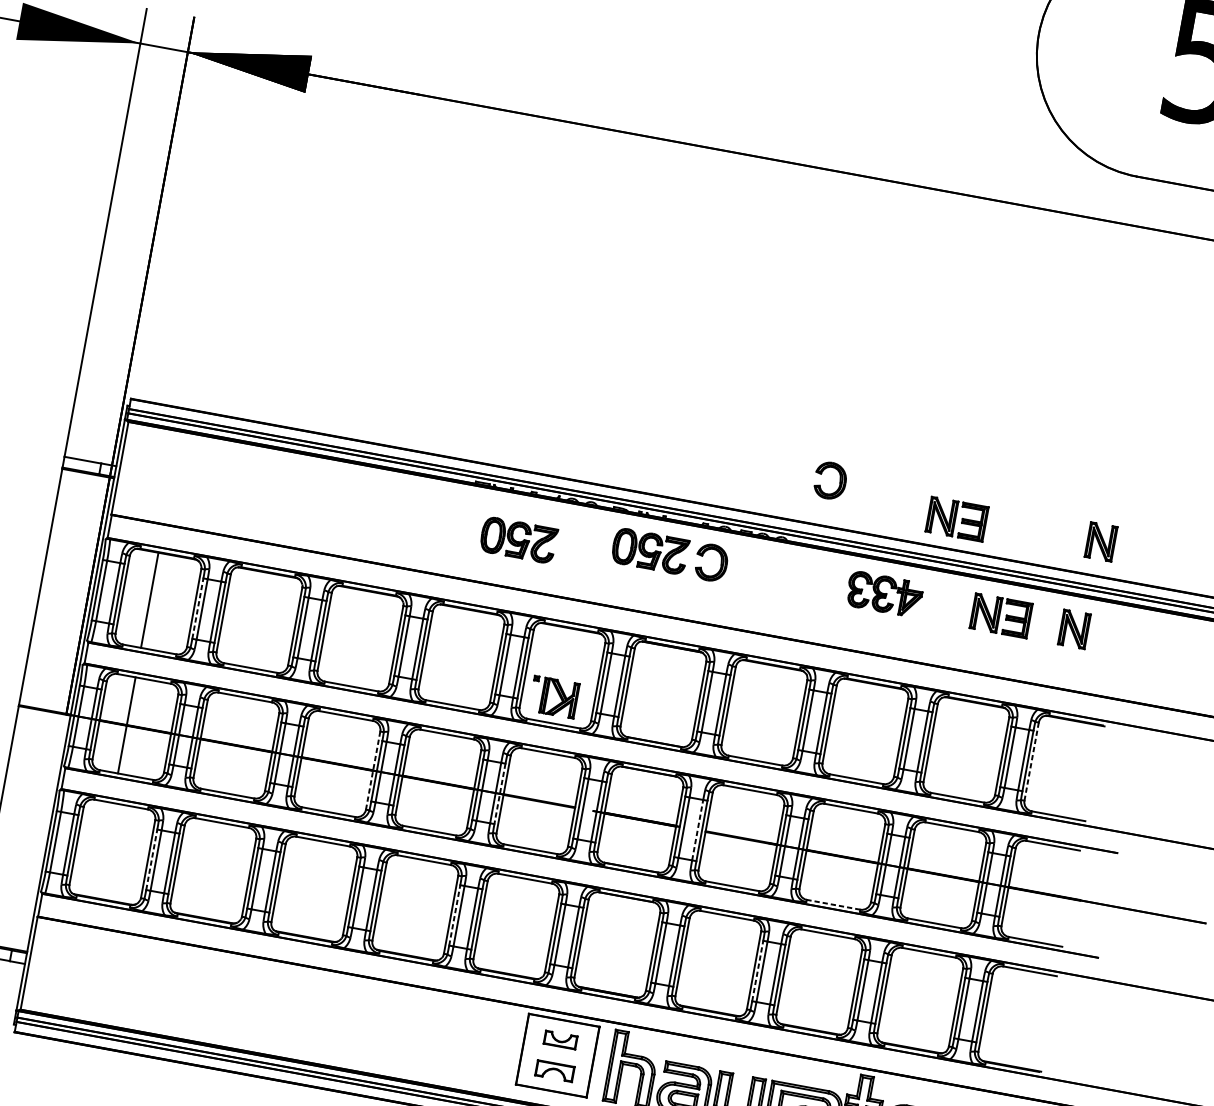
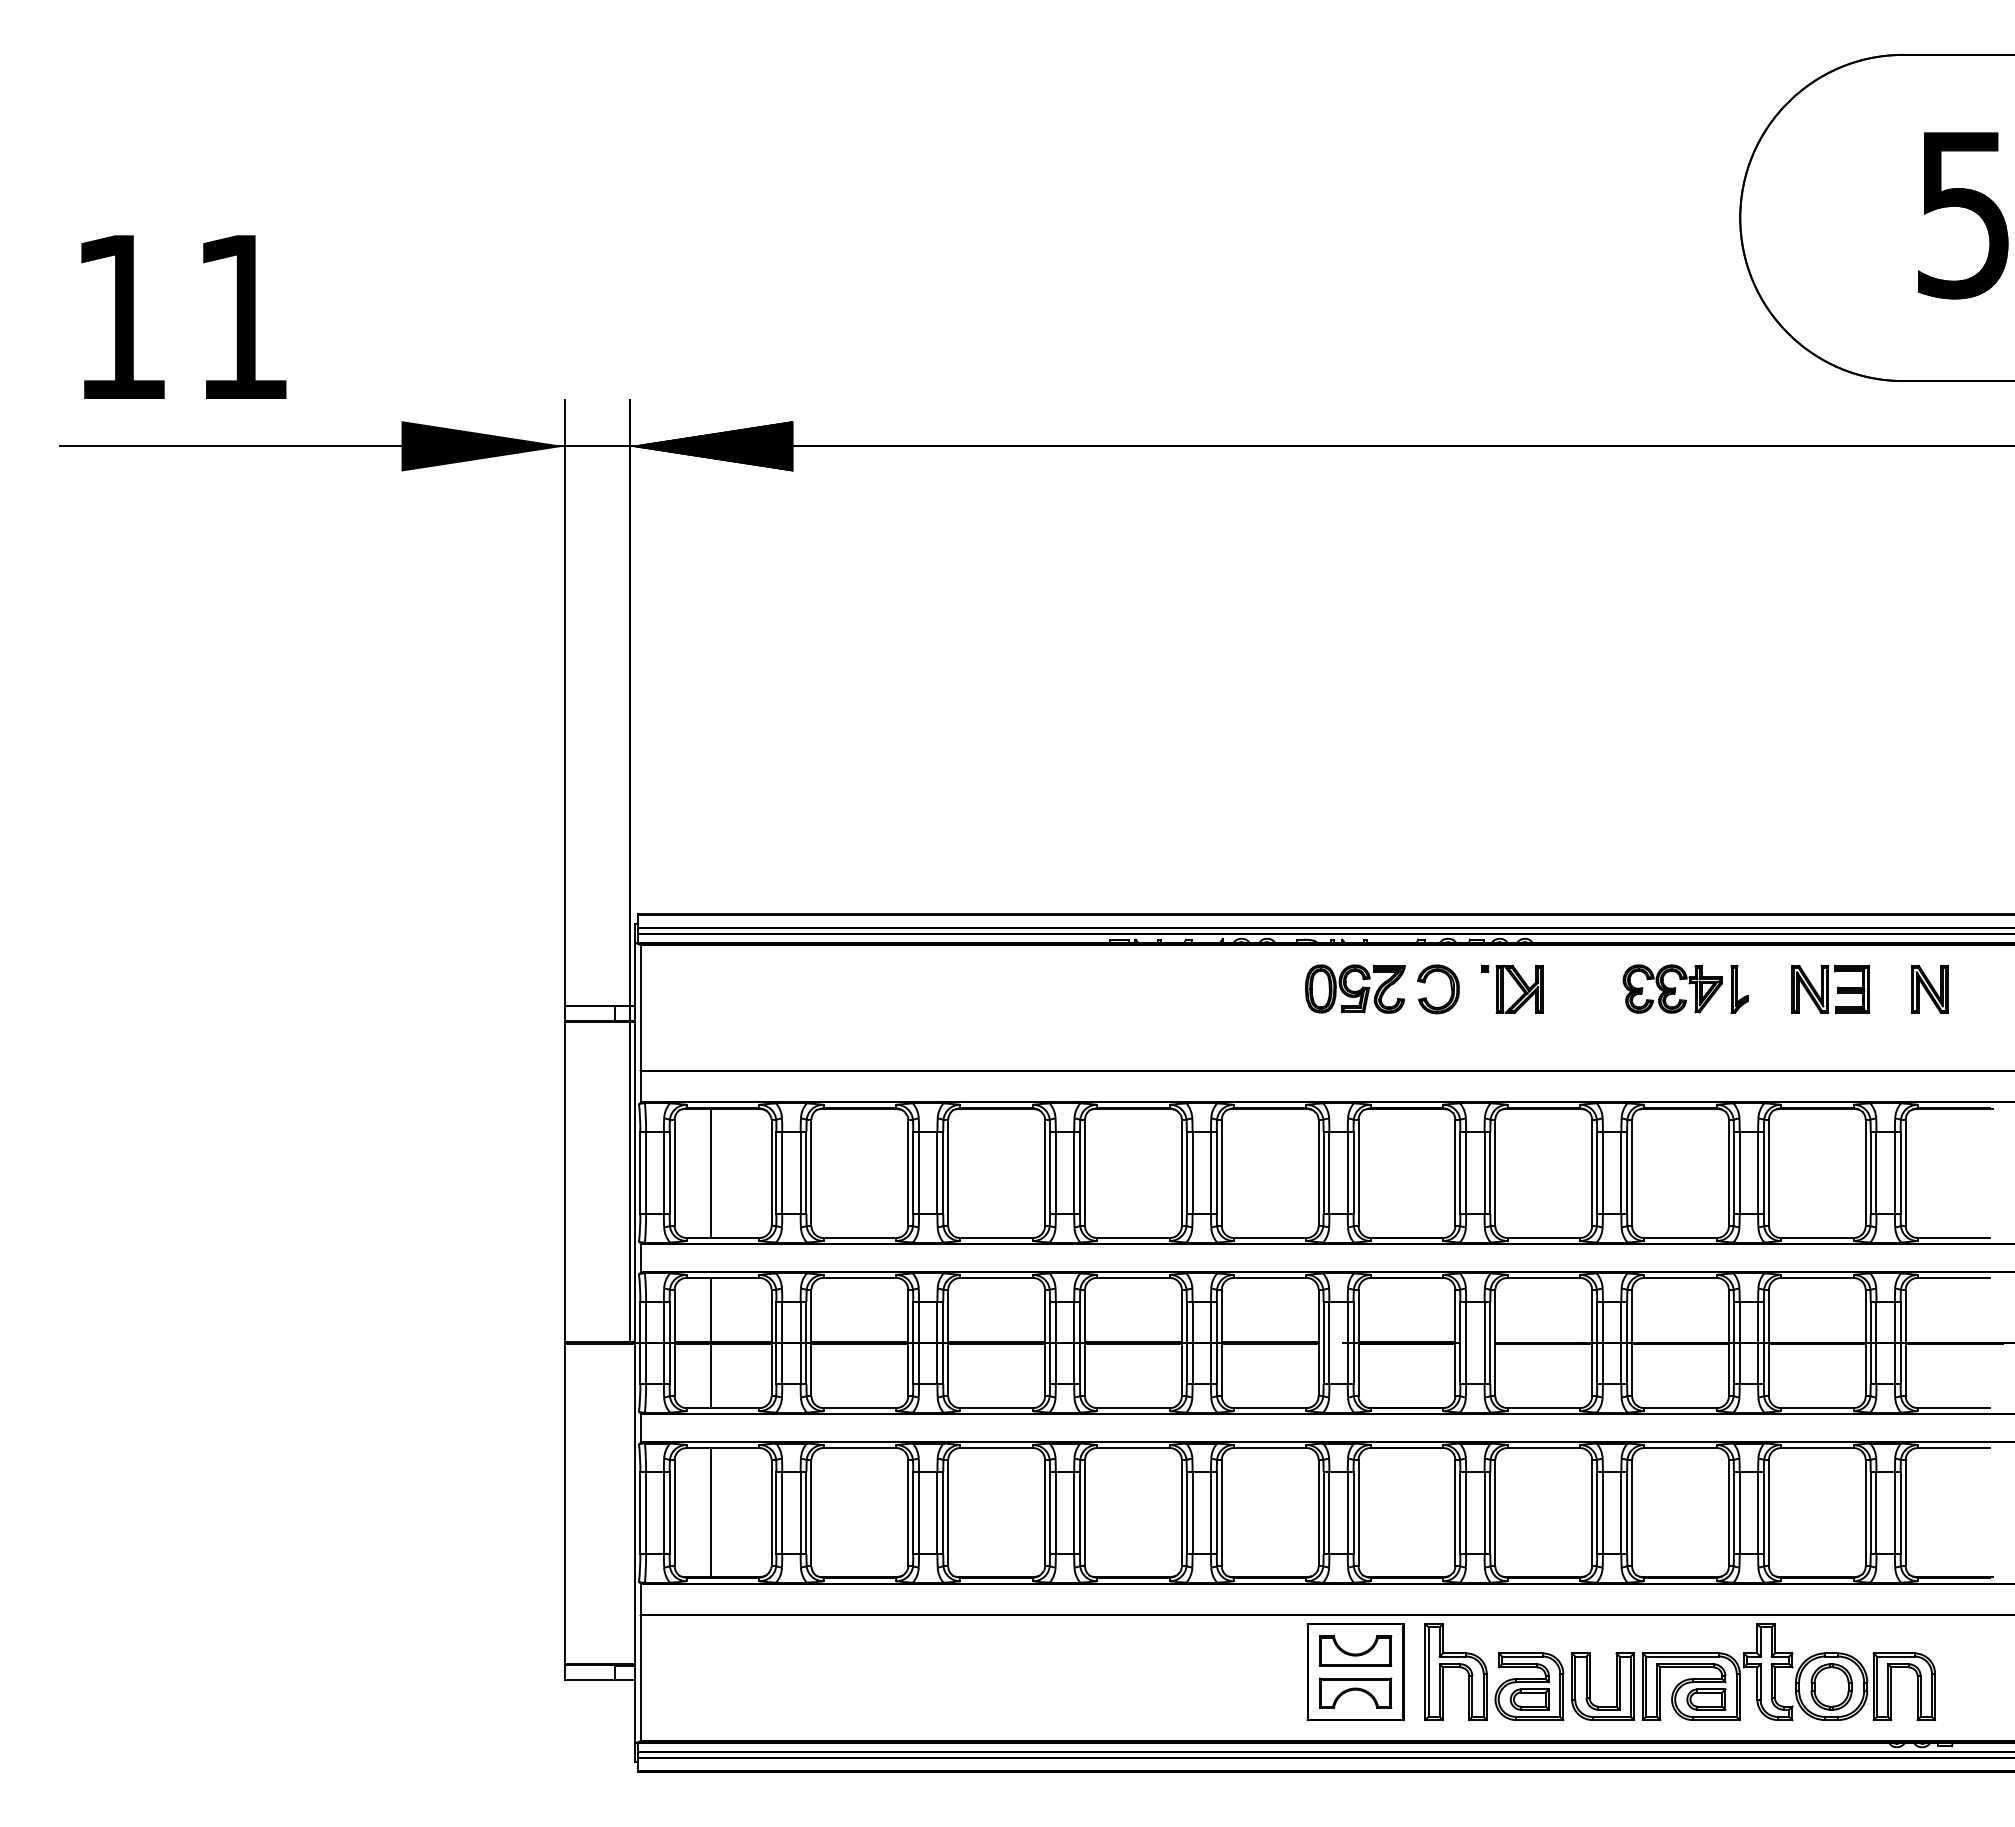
part: (839, 480) -> (1586, 850), removed
part: (957, 518) -> (1749, 872), removed
part: (518, 539) -> (1180, 1005), removed
part: (1100, 541) -> (1943, 867), removed
part: (933, 602) -> (1739, 988), added
line: (197, 608) -> (776, 1172), dashed -> solid
part: (554, 696) -> (1512, 988), moved
line: (1031, 761) -> (1905, 1172), dashed -> solid
line: (373, 771) -> (1045, 1343), dashed -> solid
line: (499, 794) -> (1216, 1343), dashed -> solid
line: (697, 830) -> (1484, 1343), dashed -> solid
line: (103, 850) -> (711, 1512), added
line: (151, 860) -> (776, 1513), dashed -> solid
line: (833, 905) -> (1680, 1408), dashed -> solid
line: (454, 915) -> (1186, 1513), dashed -> solid
line: (757, 971) -> (1597, 1513), dashed -> solid
part: (560, 1039) -> (1355, 1650), size x1.67
part: (555, 1070) -> (1355, 1692), size x1.43

